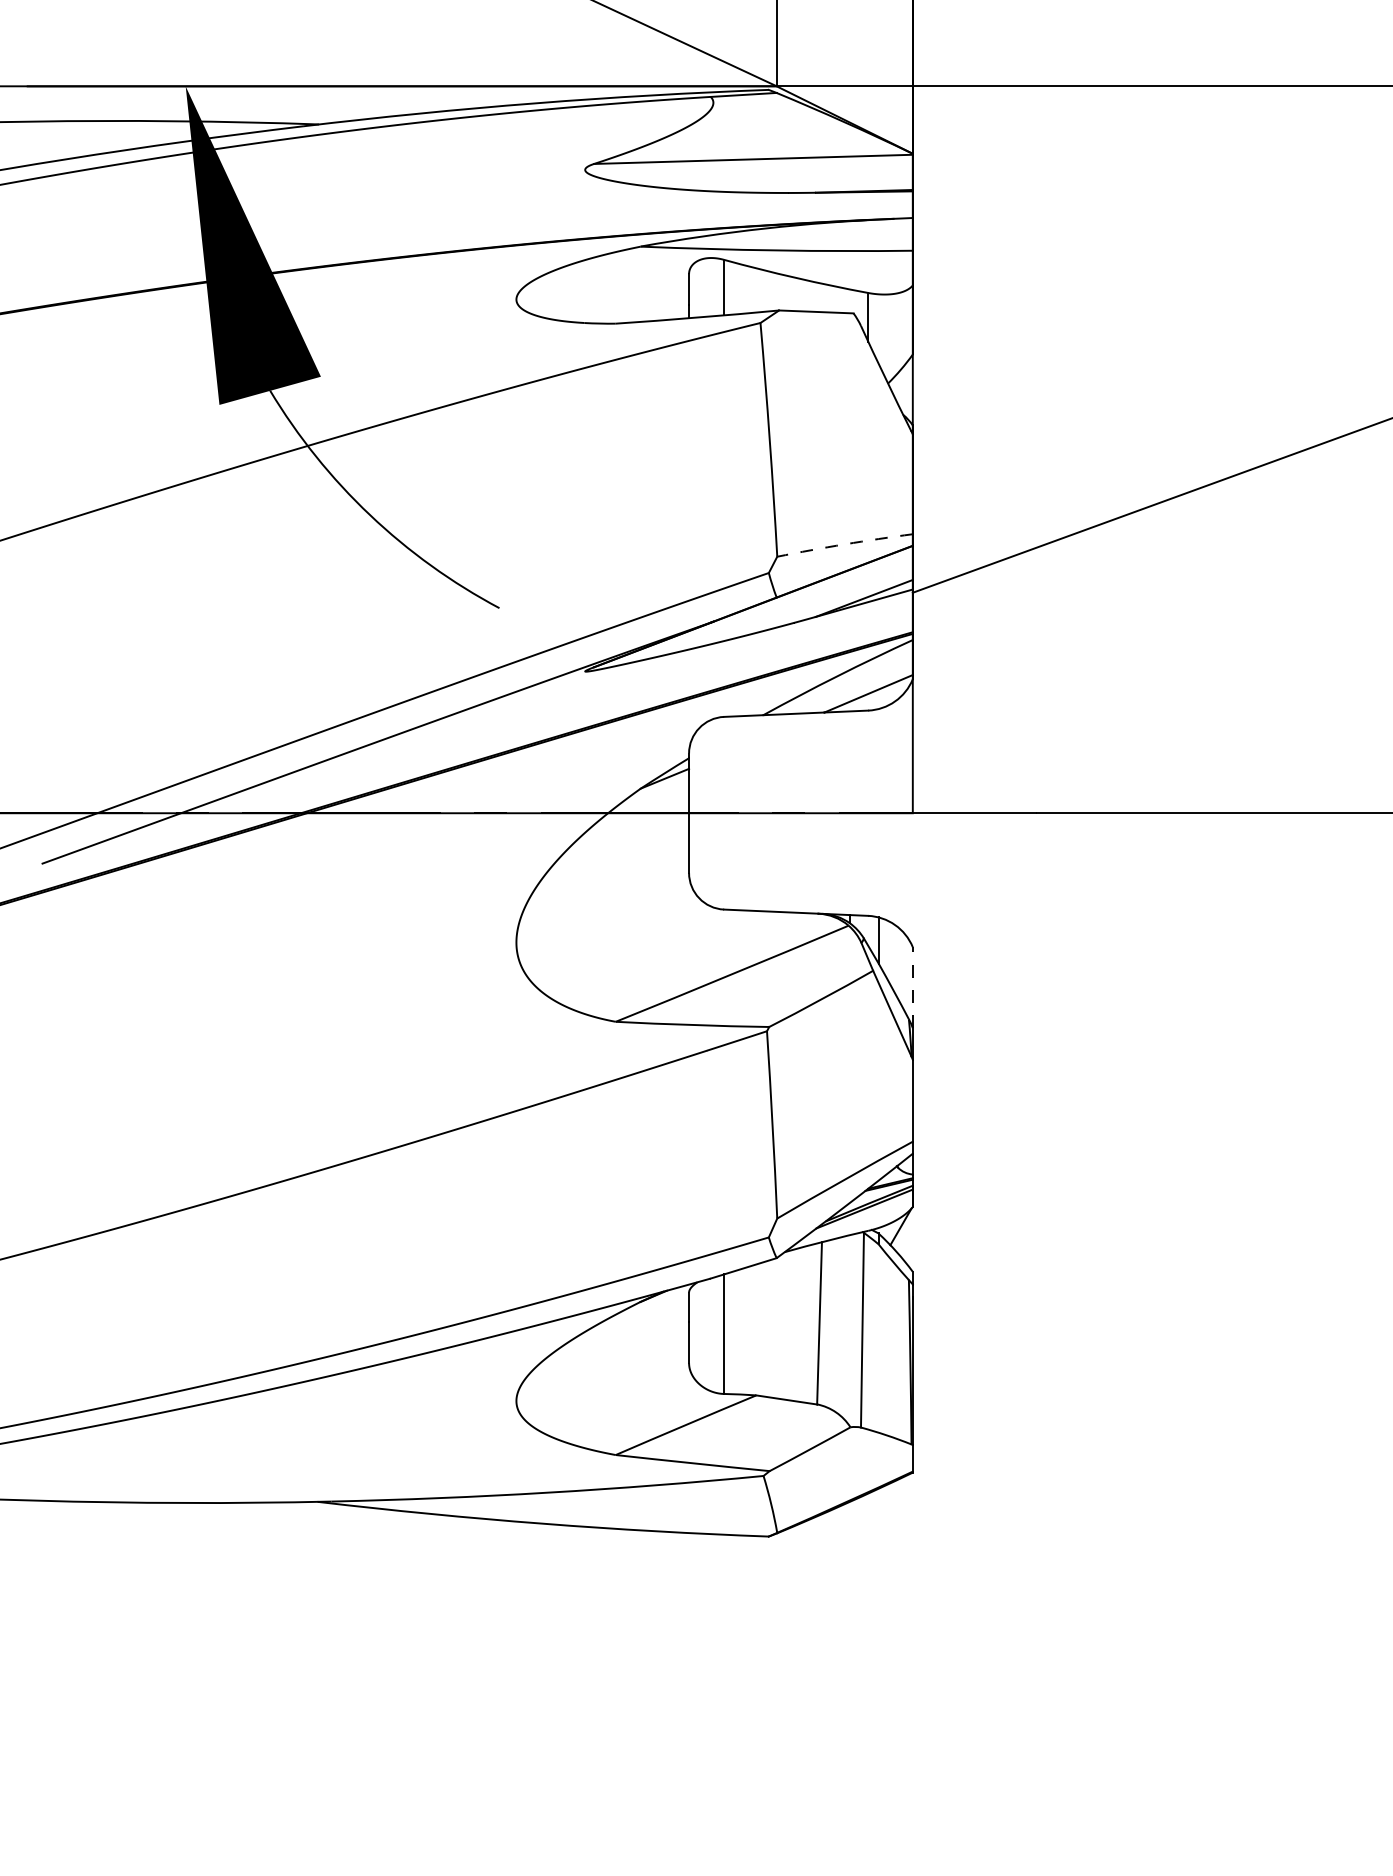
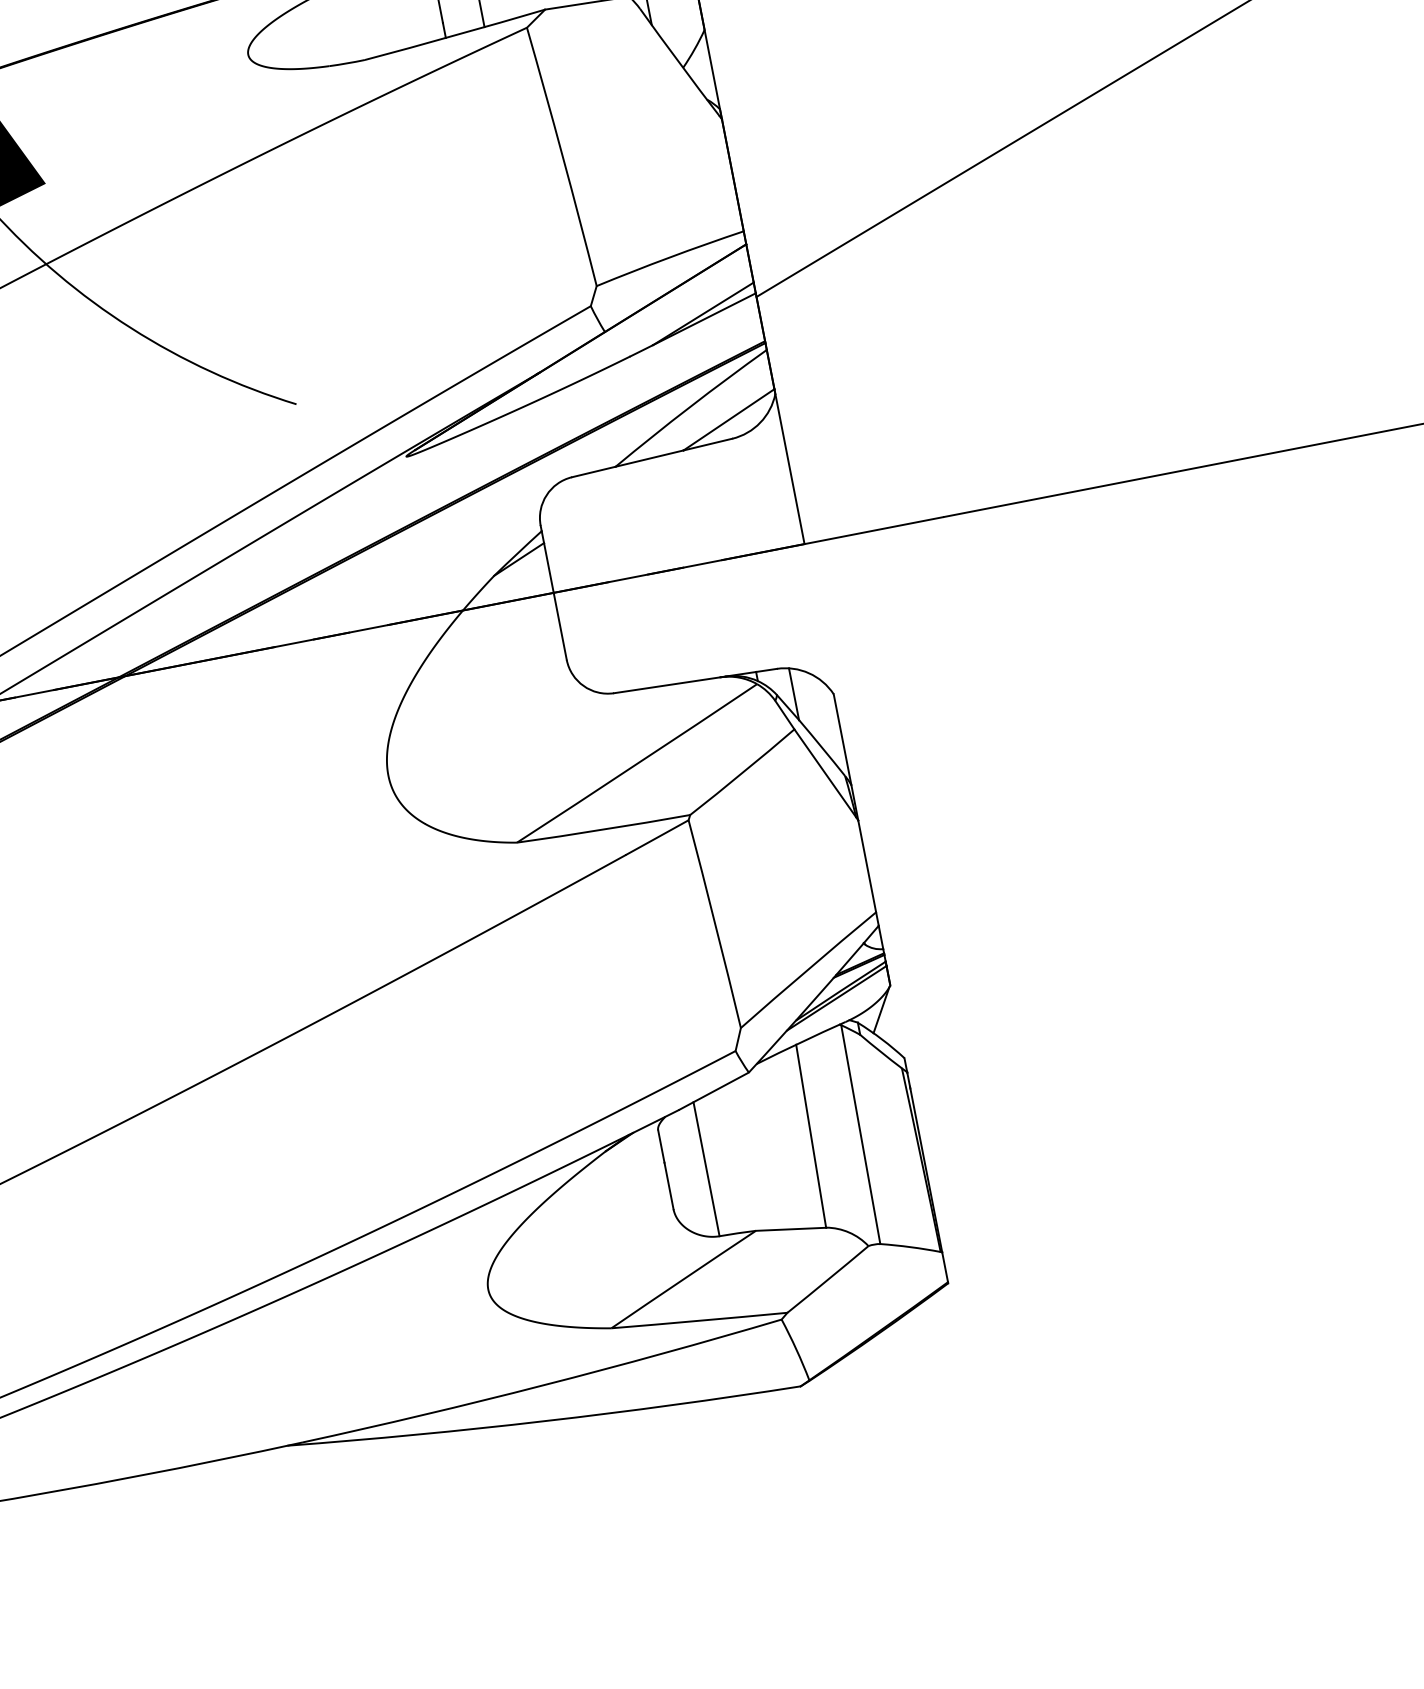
arc: (844, 544) -> (669, 257), dashed -> solid
line: (912, 987) -> (842, 739), dashed -> solid

